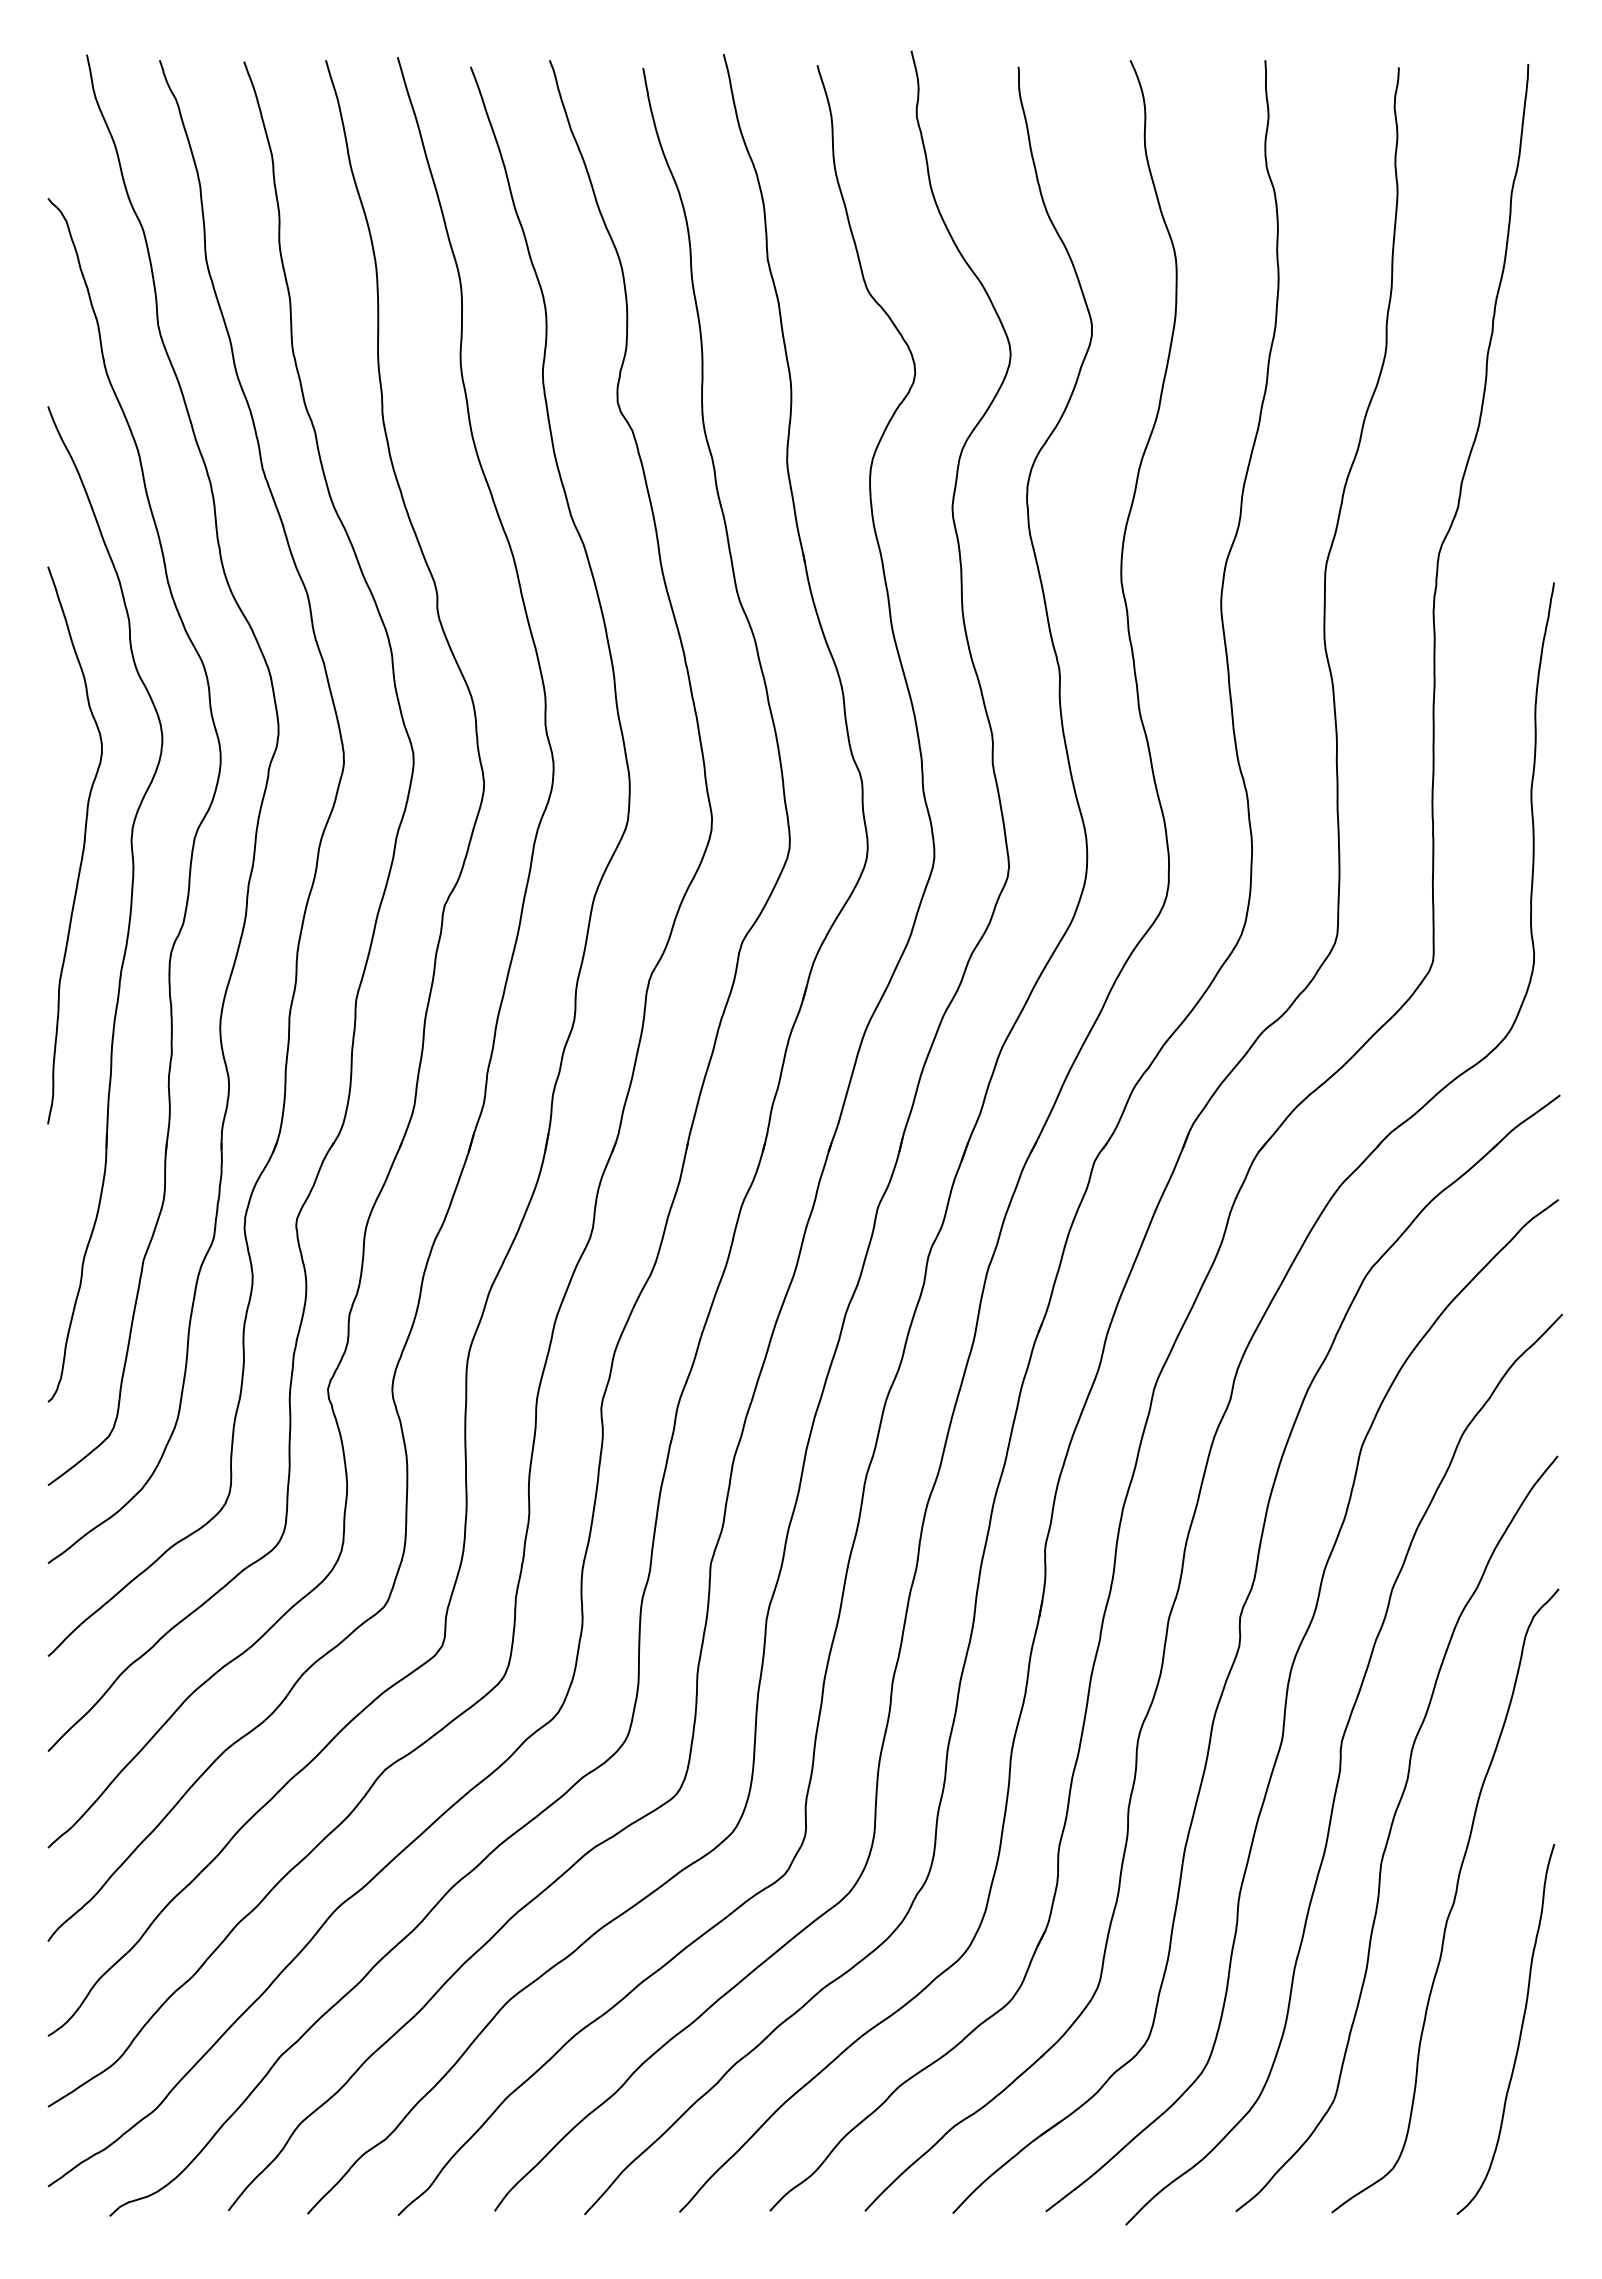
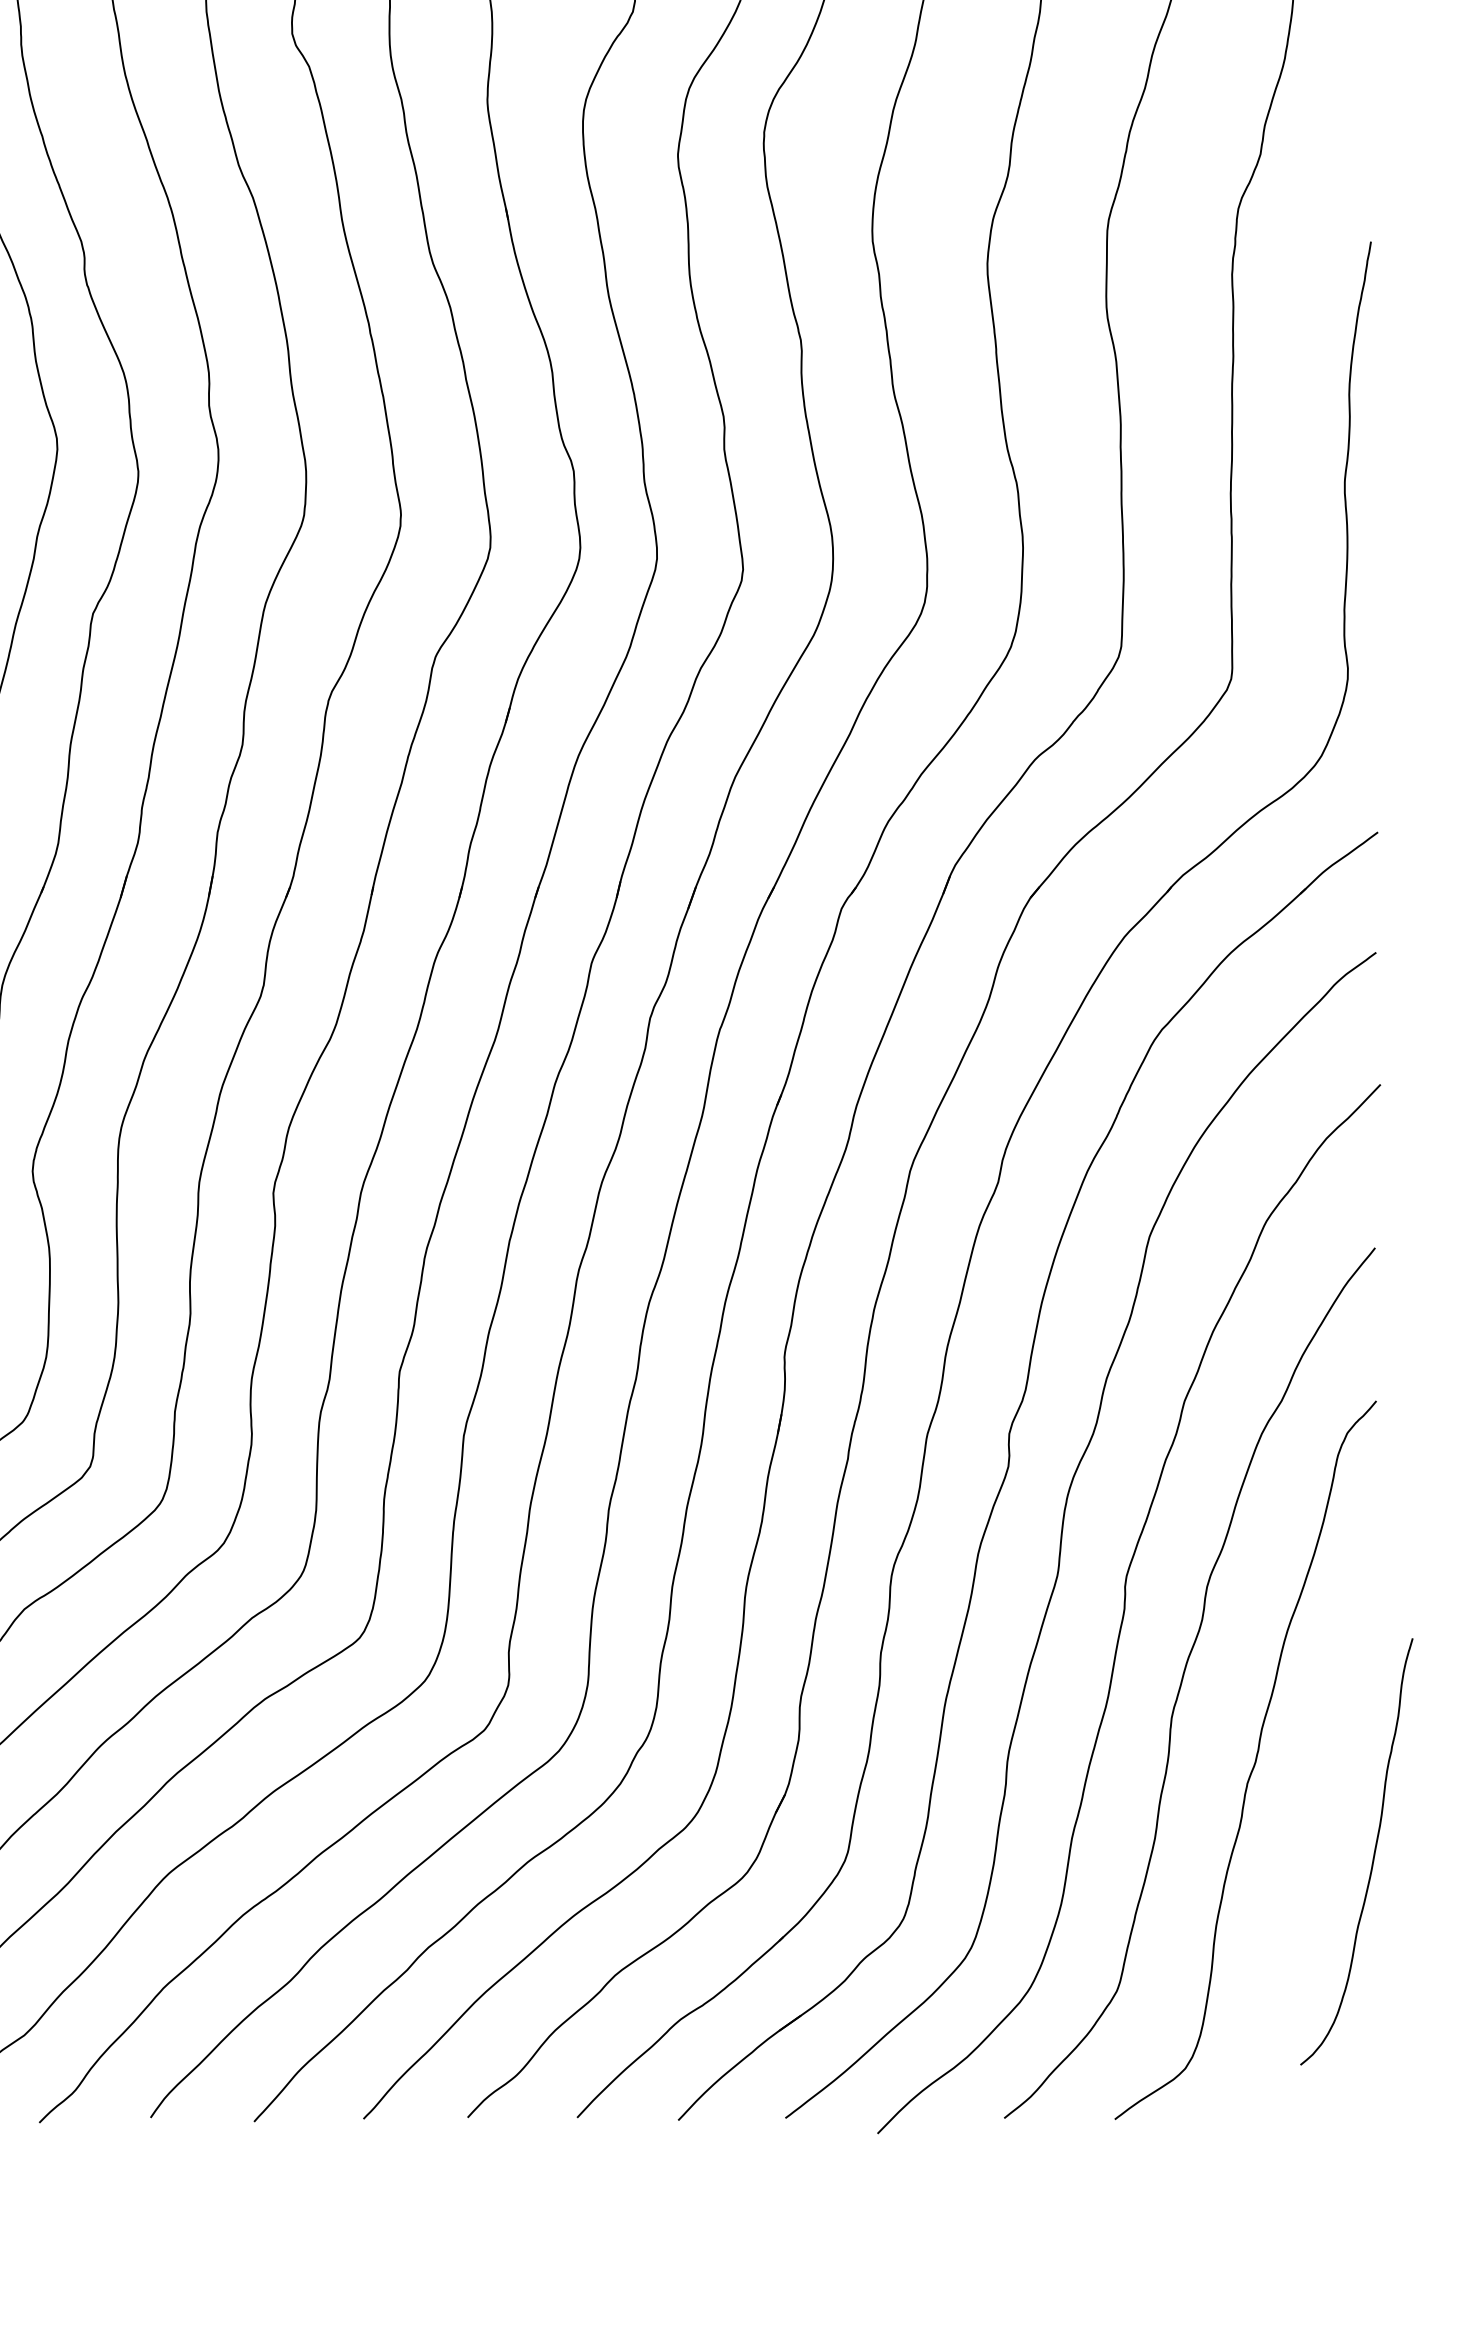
curve: (1519, 2033) -> (1372, 1856), moved

